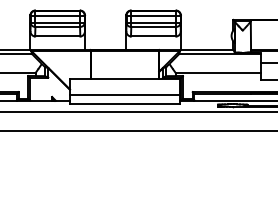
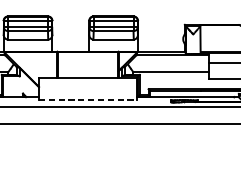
line: (124, 95) -> (87, 92), removed
line: (124, 104) -> (87, 100), solid -> dashed

